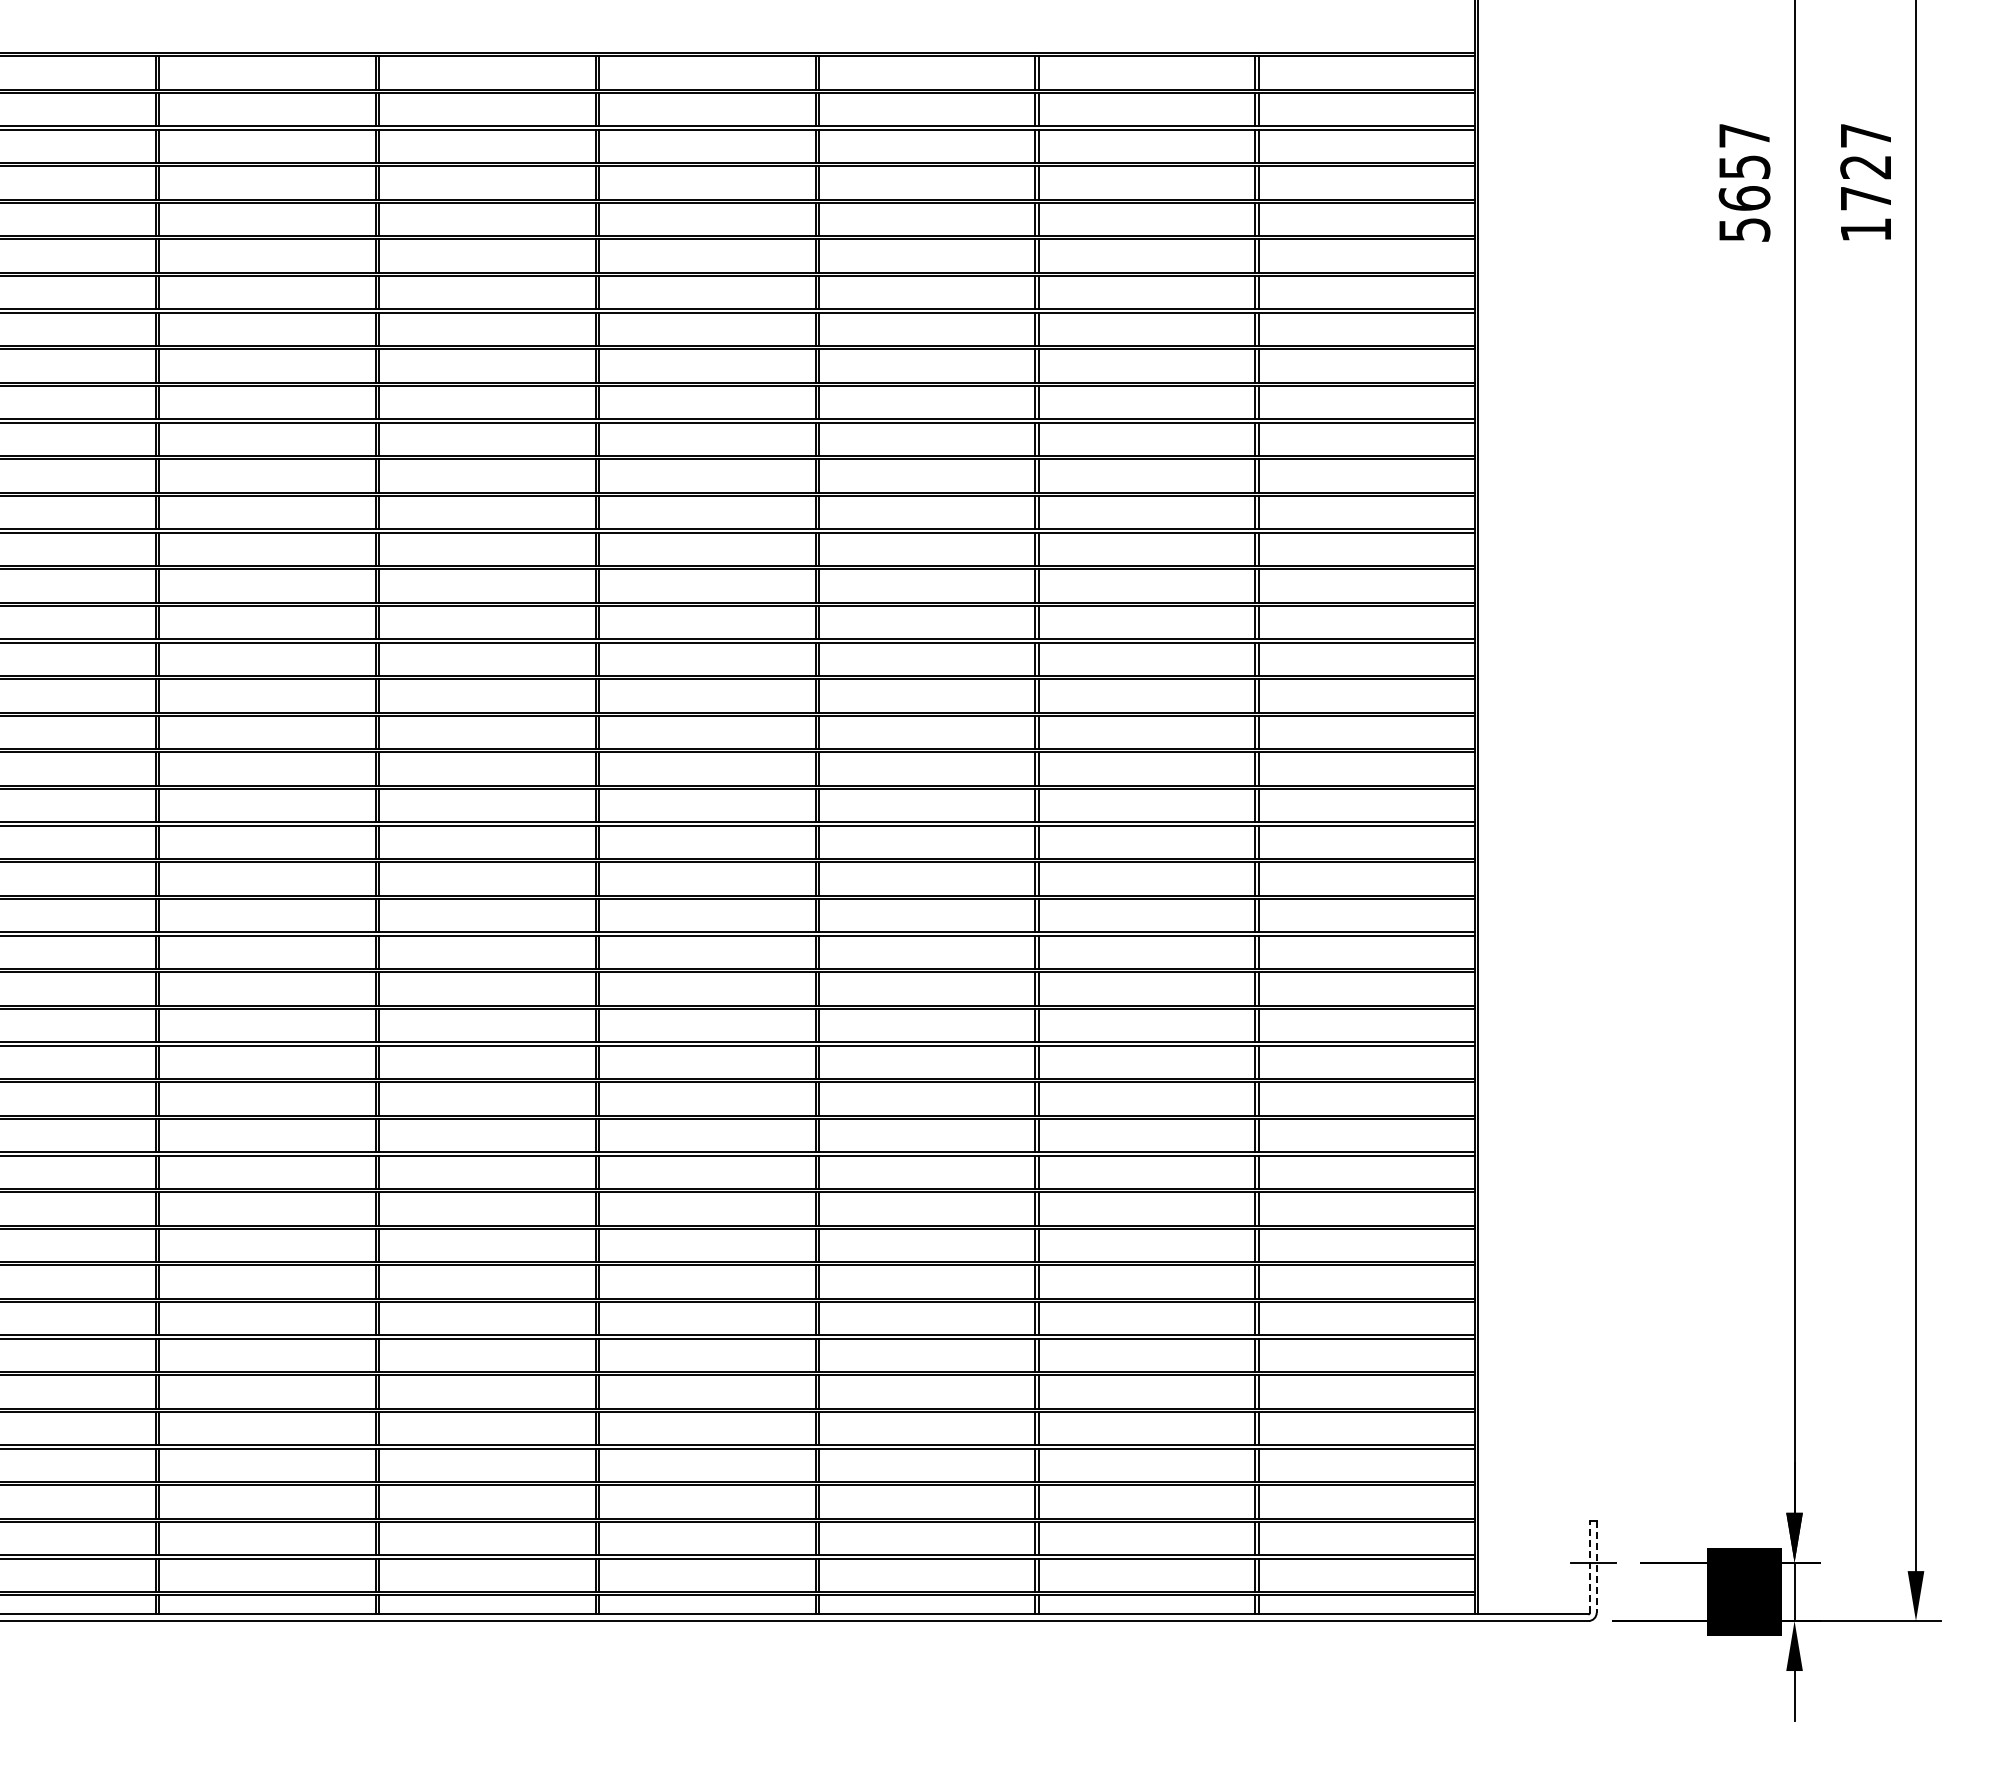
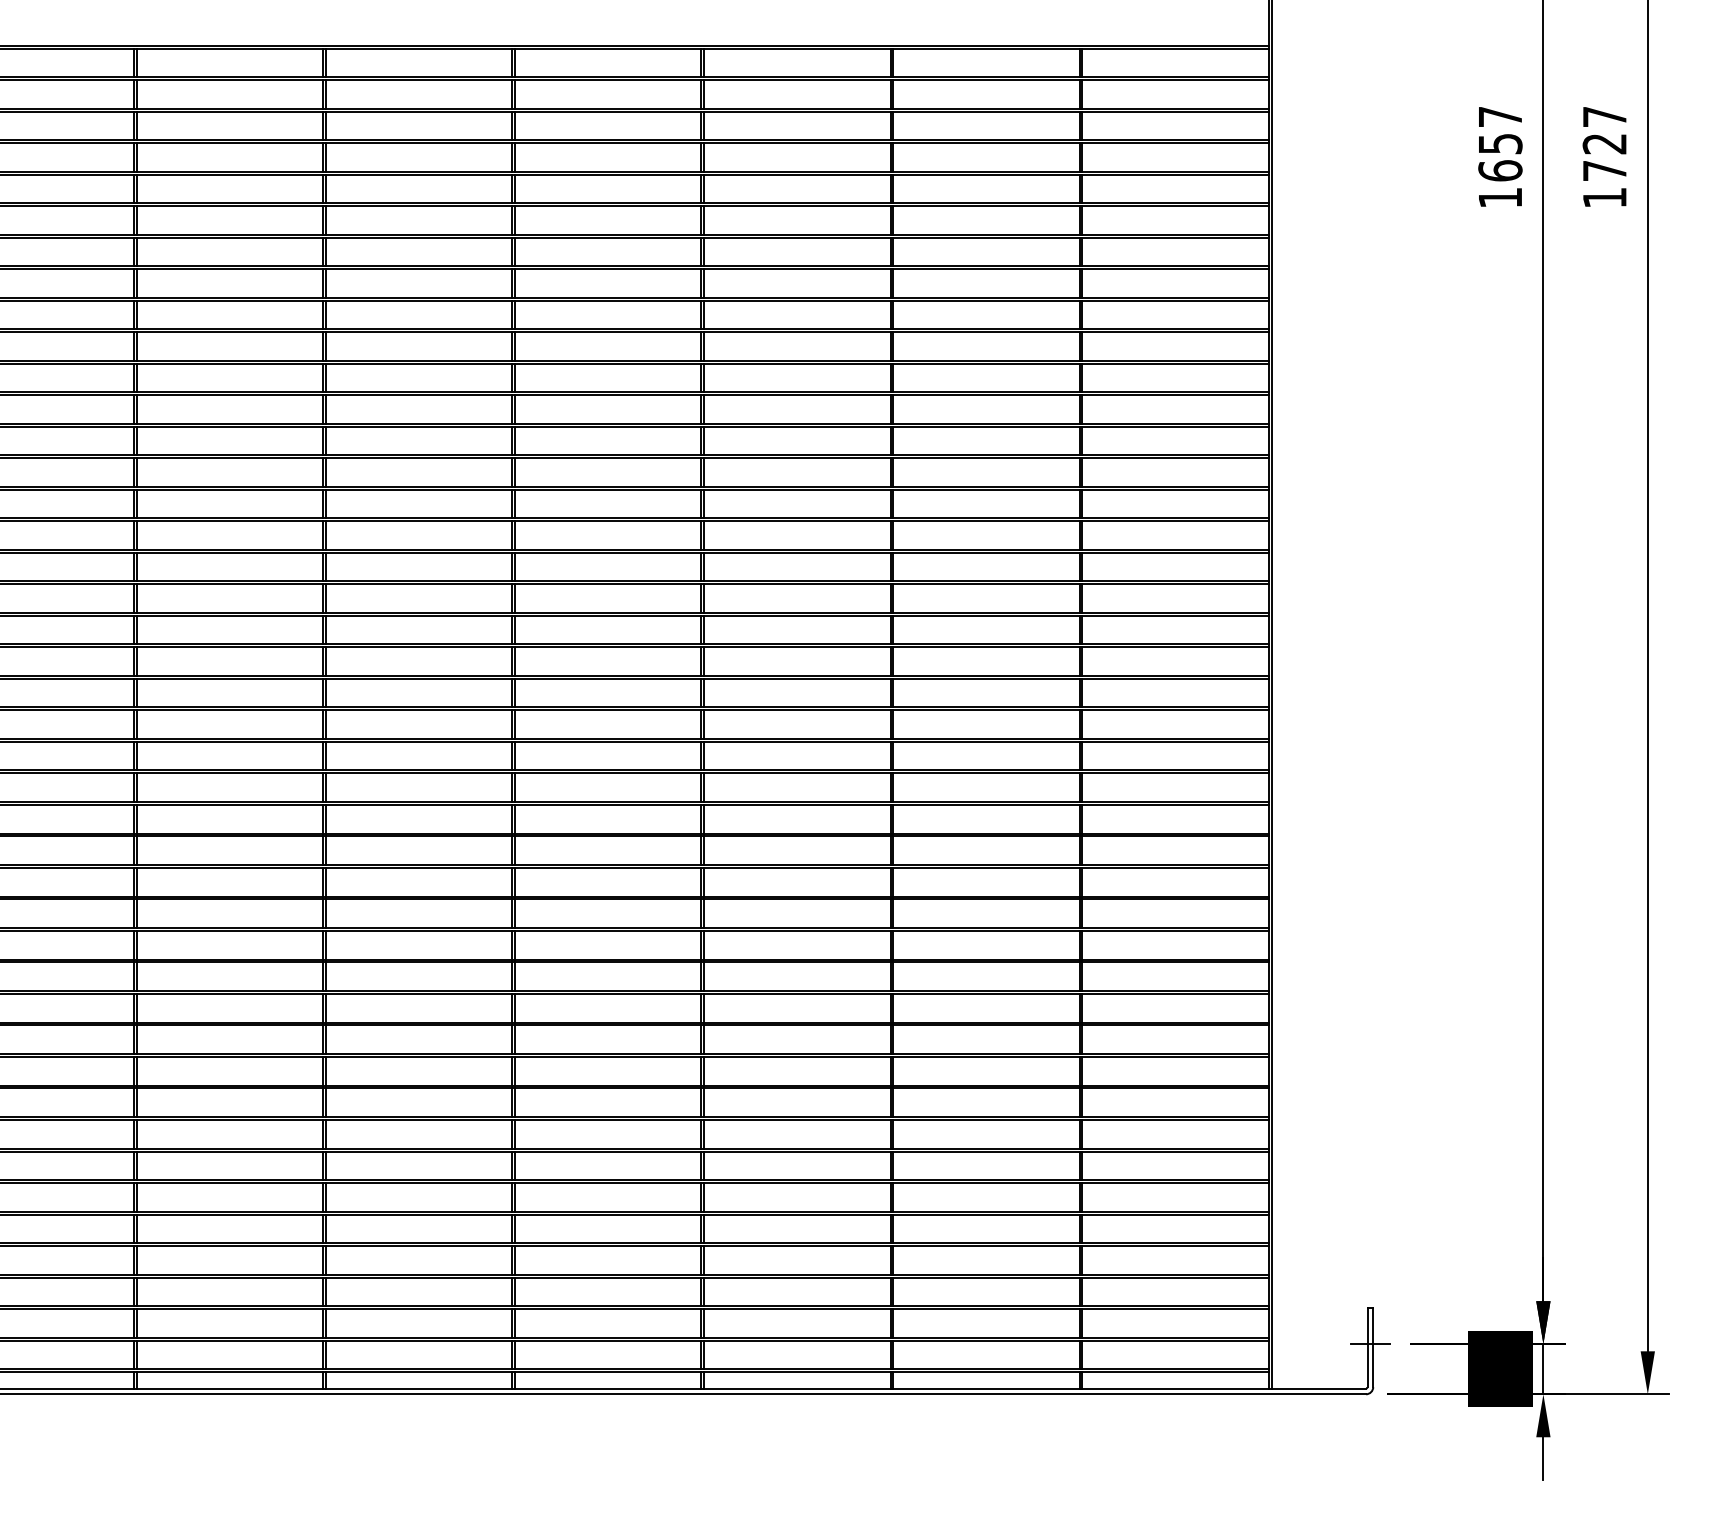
text: (1744, 229) -> (1500, 197), 5657 -> 1657
line: (1590, 1566) -> (1367, 1347), dashed -> solid
line: (1596, 1566) -> (1373, 1347), dashed -> solid

